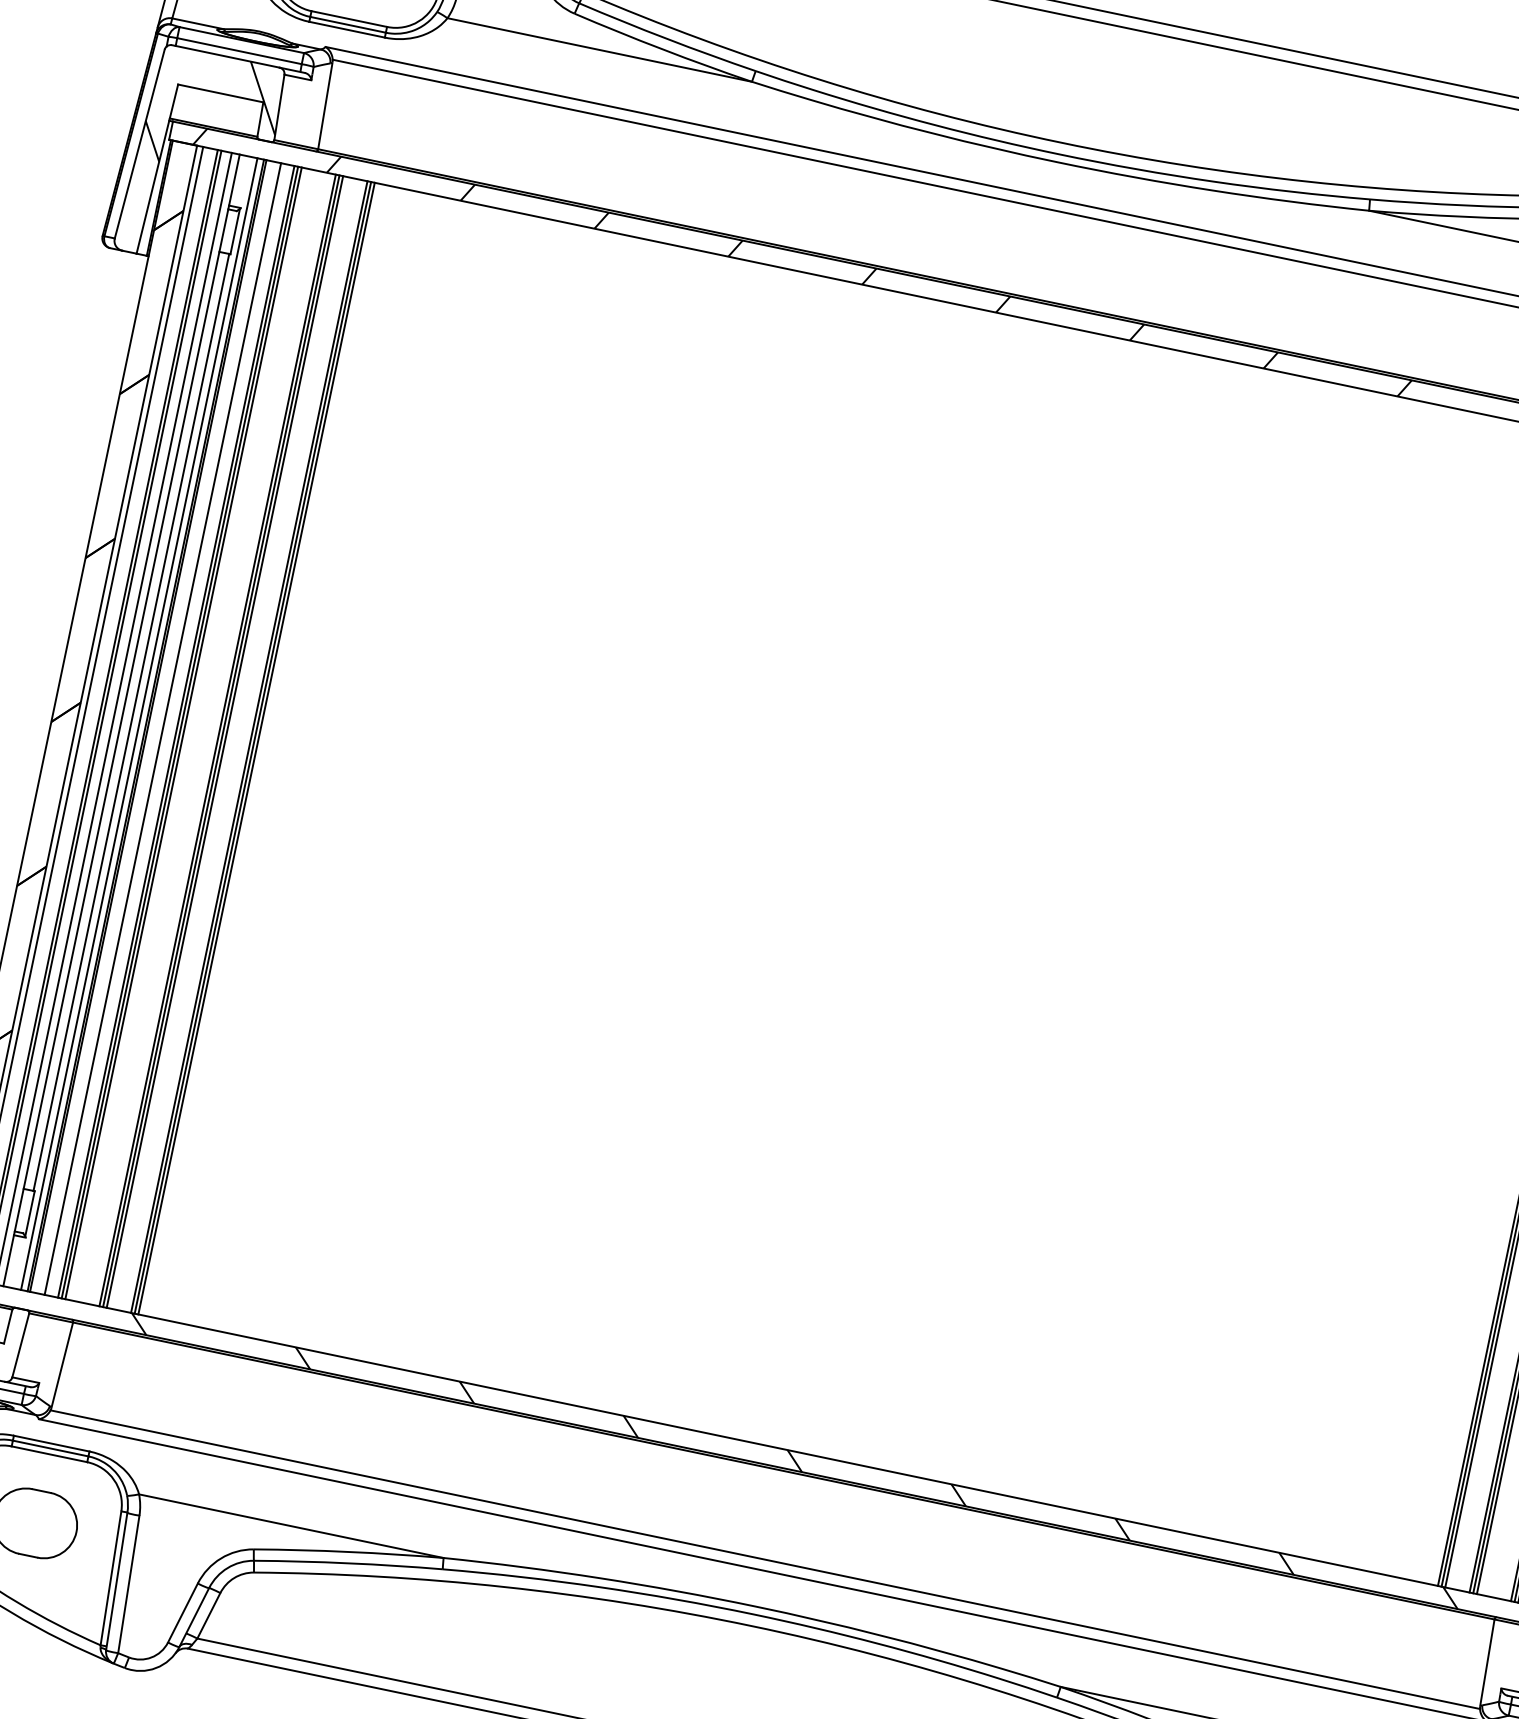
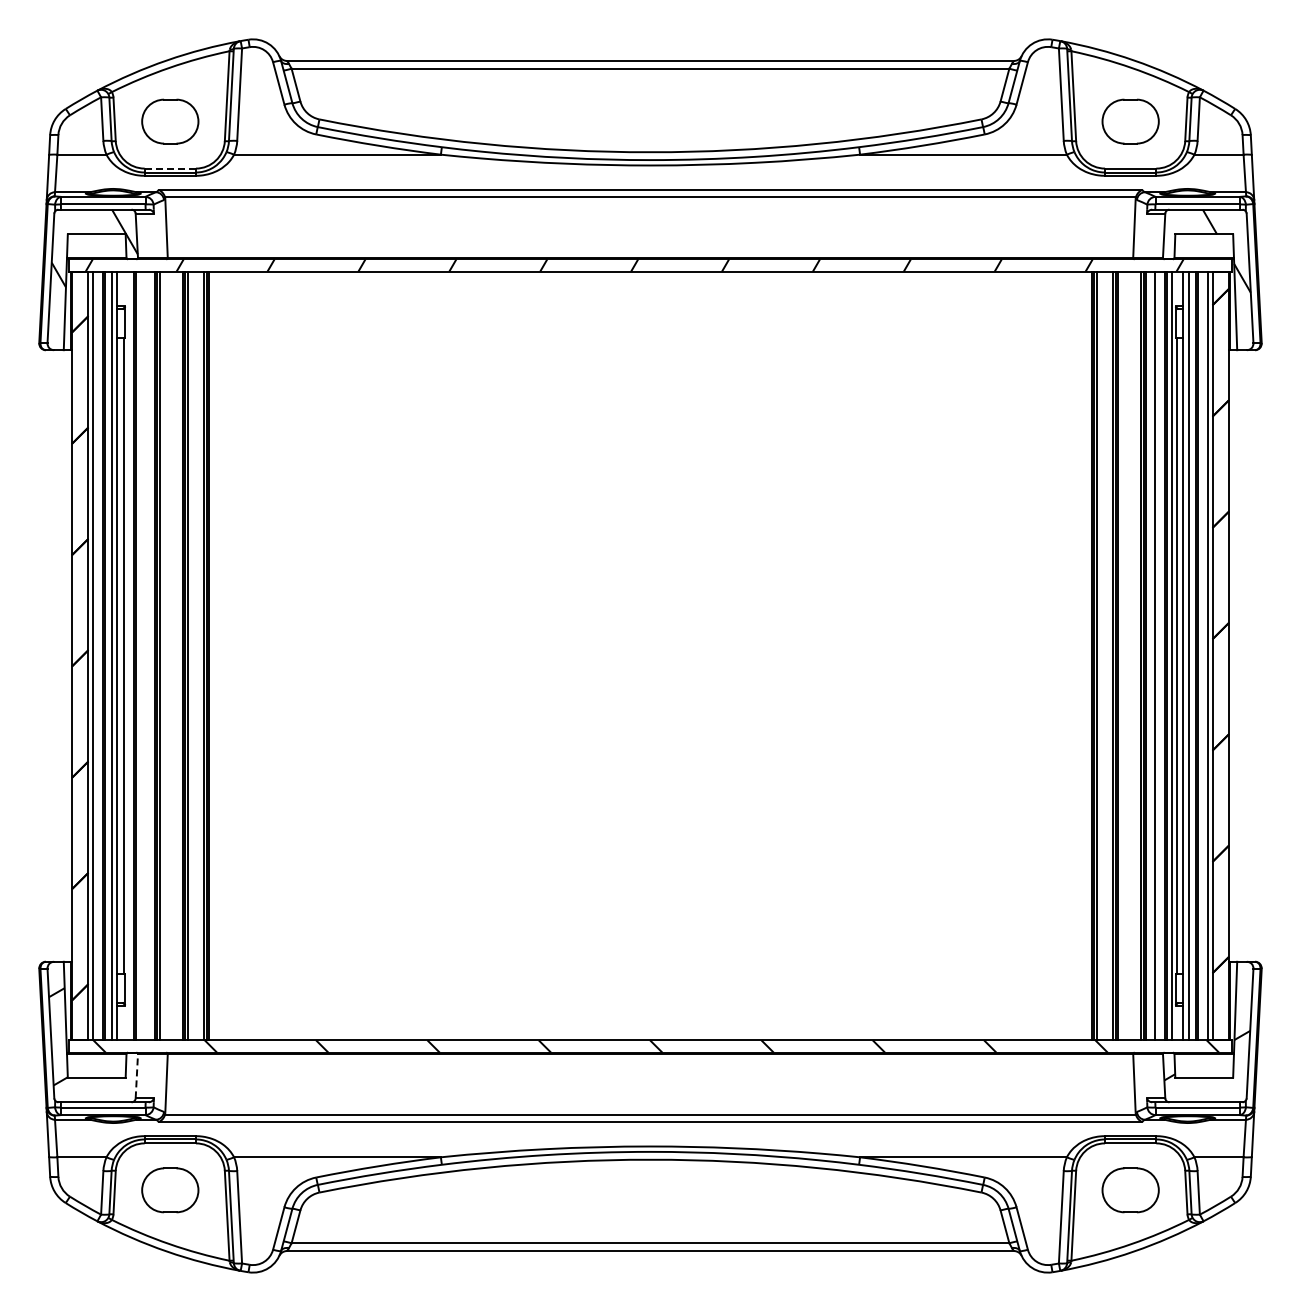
line: (349, 18) -> (170, 168), solid -> dashed
line: (139, 723) -> (129, 655), removed
line: (163, 728) -> (145, 655), removed
line: (20, 1345) -> (136, 1076), solid -> dashed

